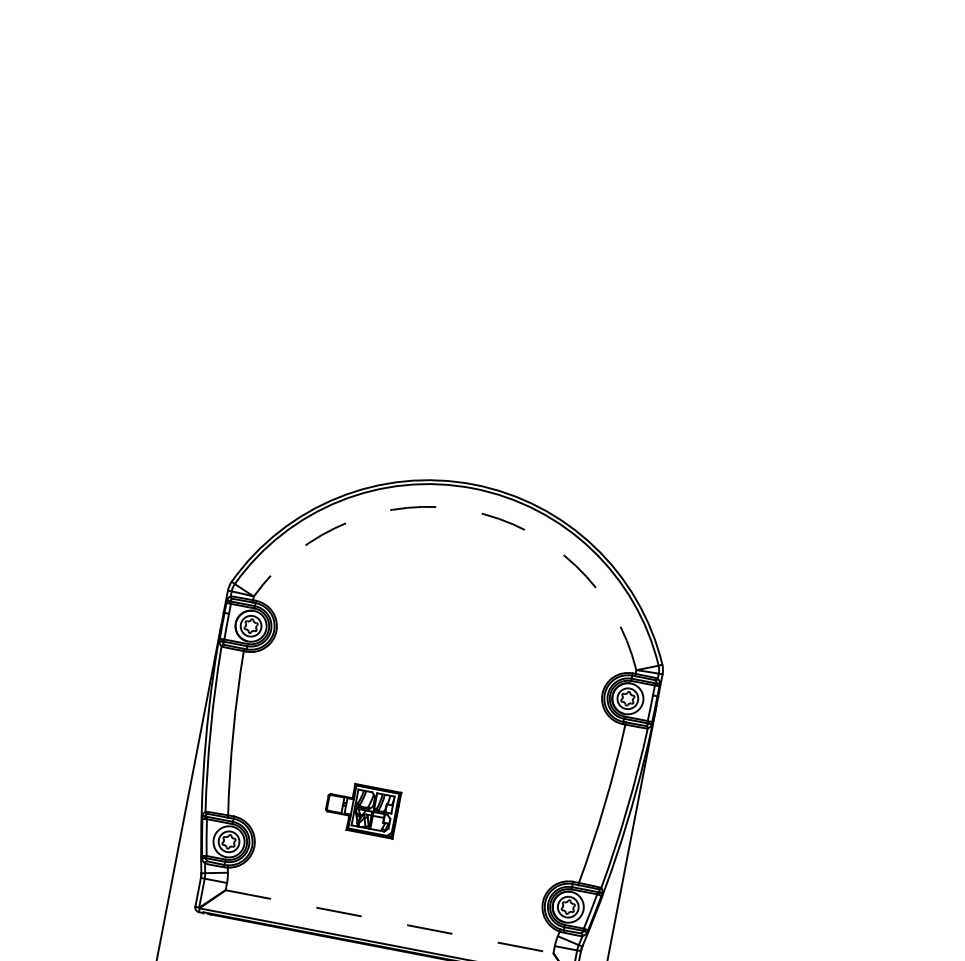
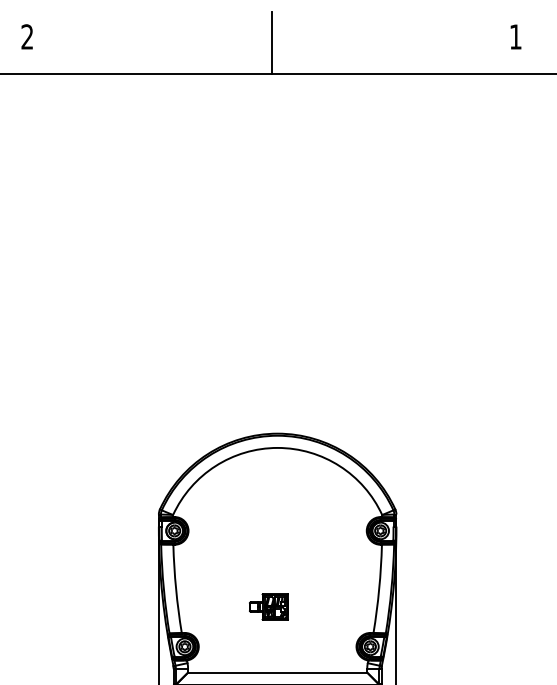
arc: (468, 509) -> (277, 447), dashed -> solid
part: (361, 808) -> (268, 606), moved
line: (389, 921) -> (277, 672), dashed -> solid

